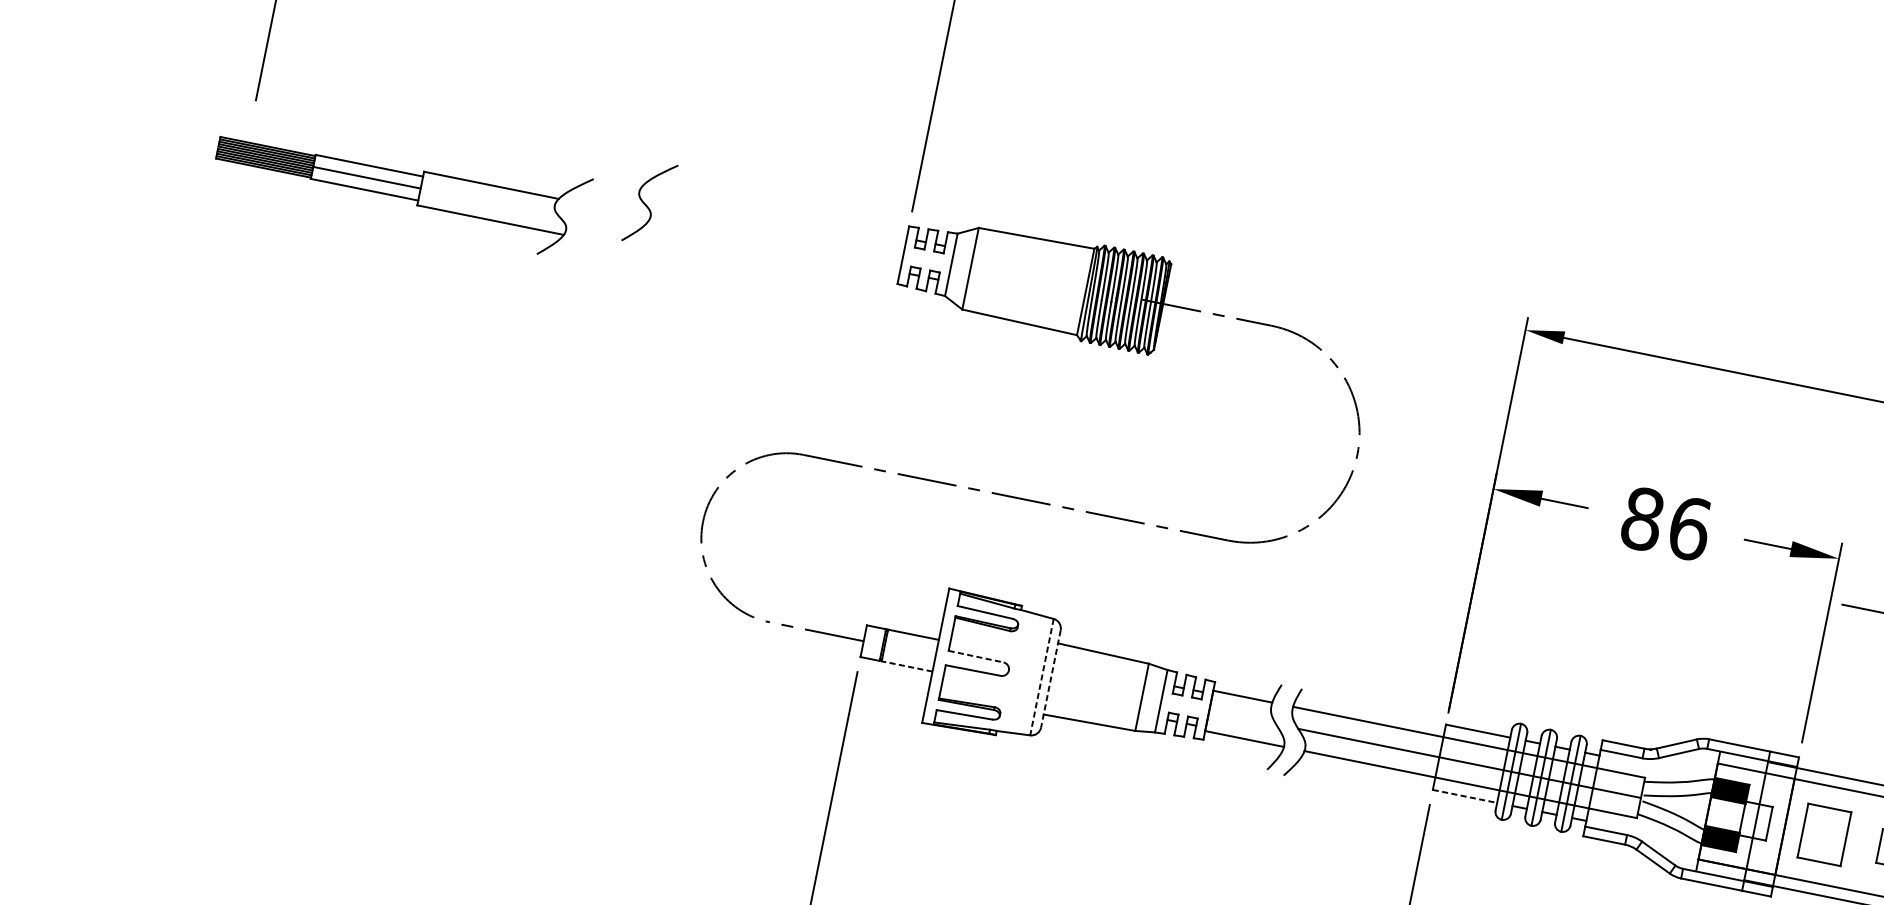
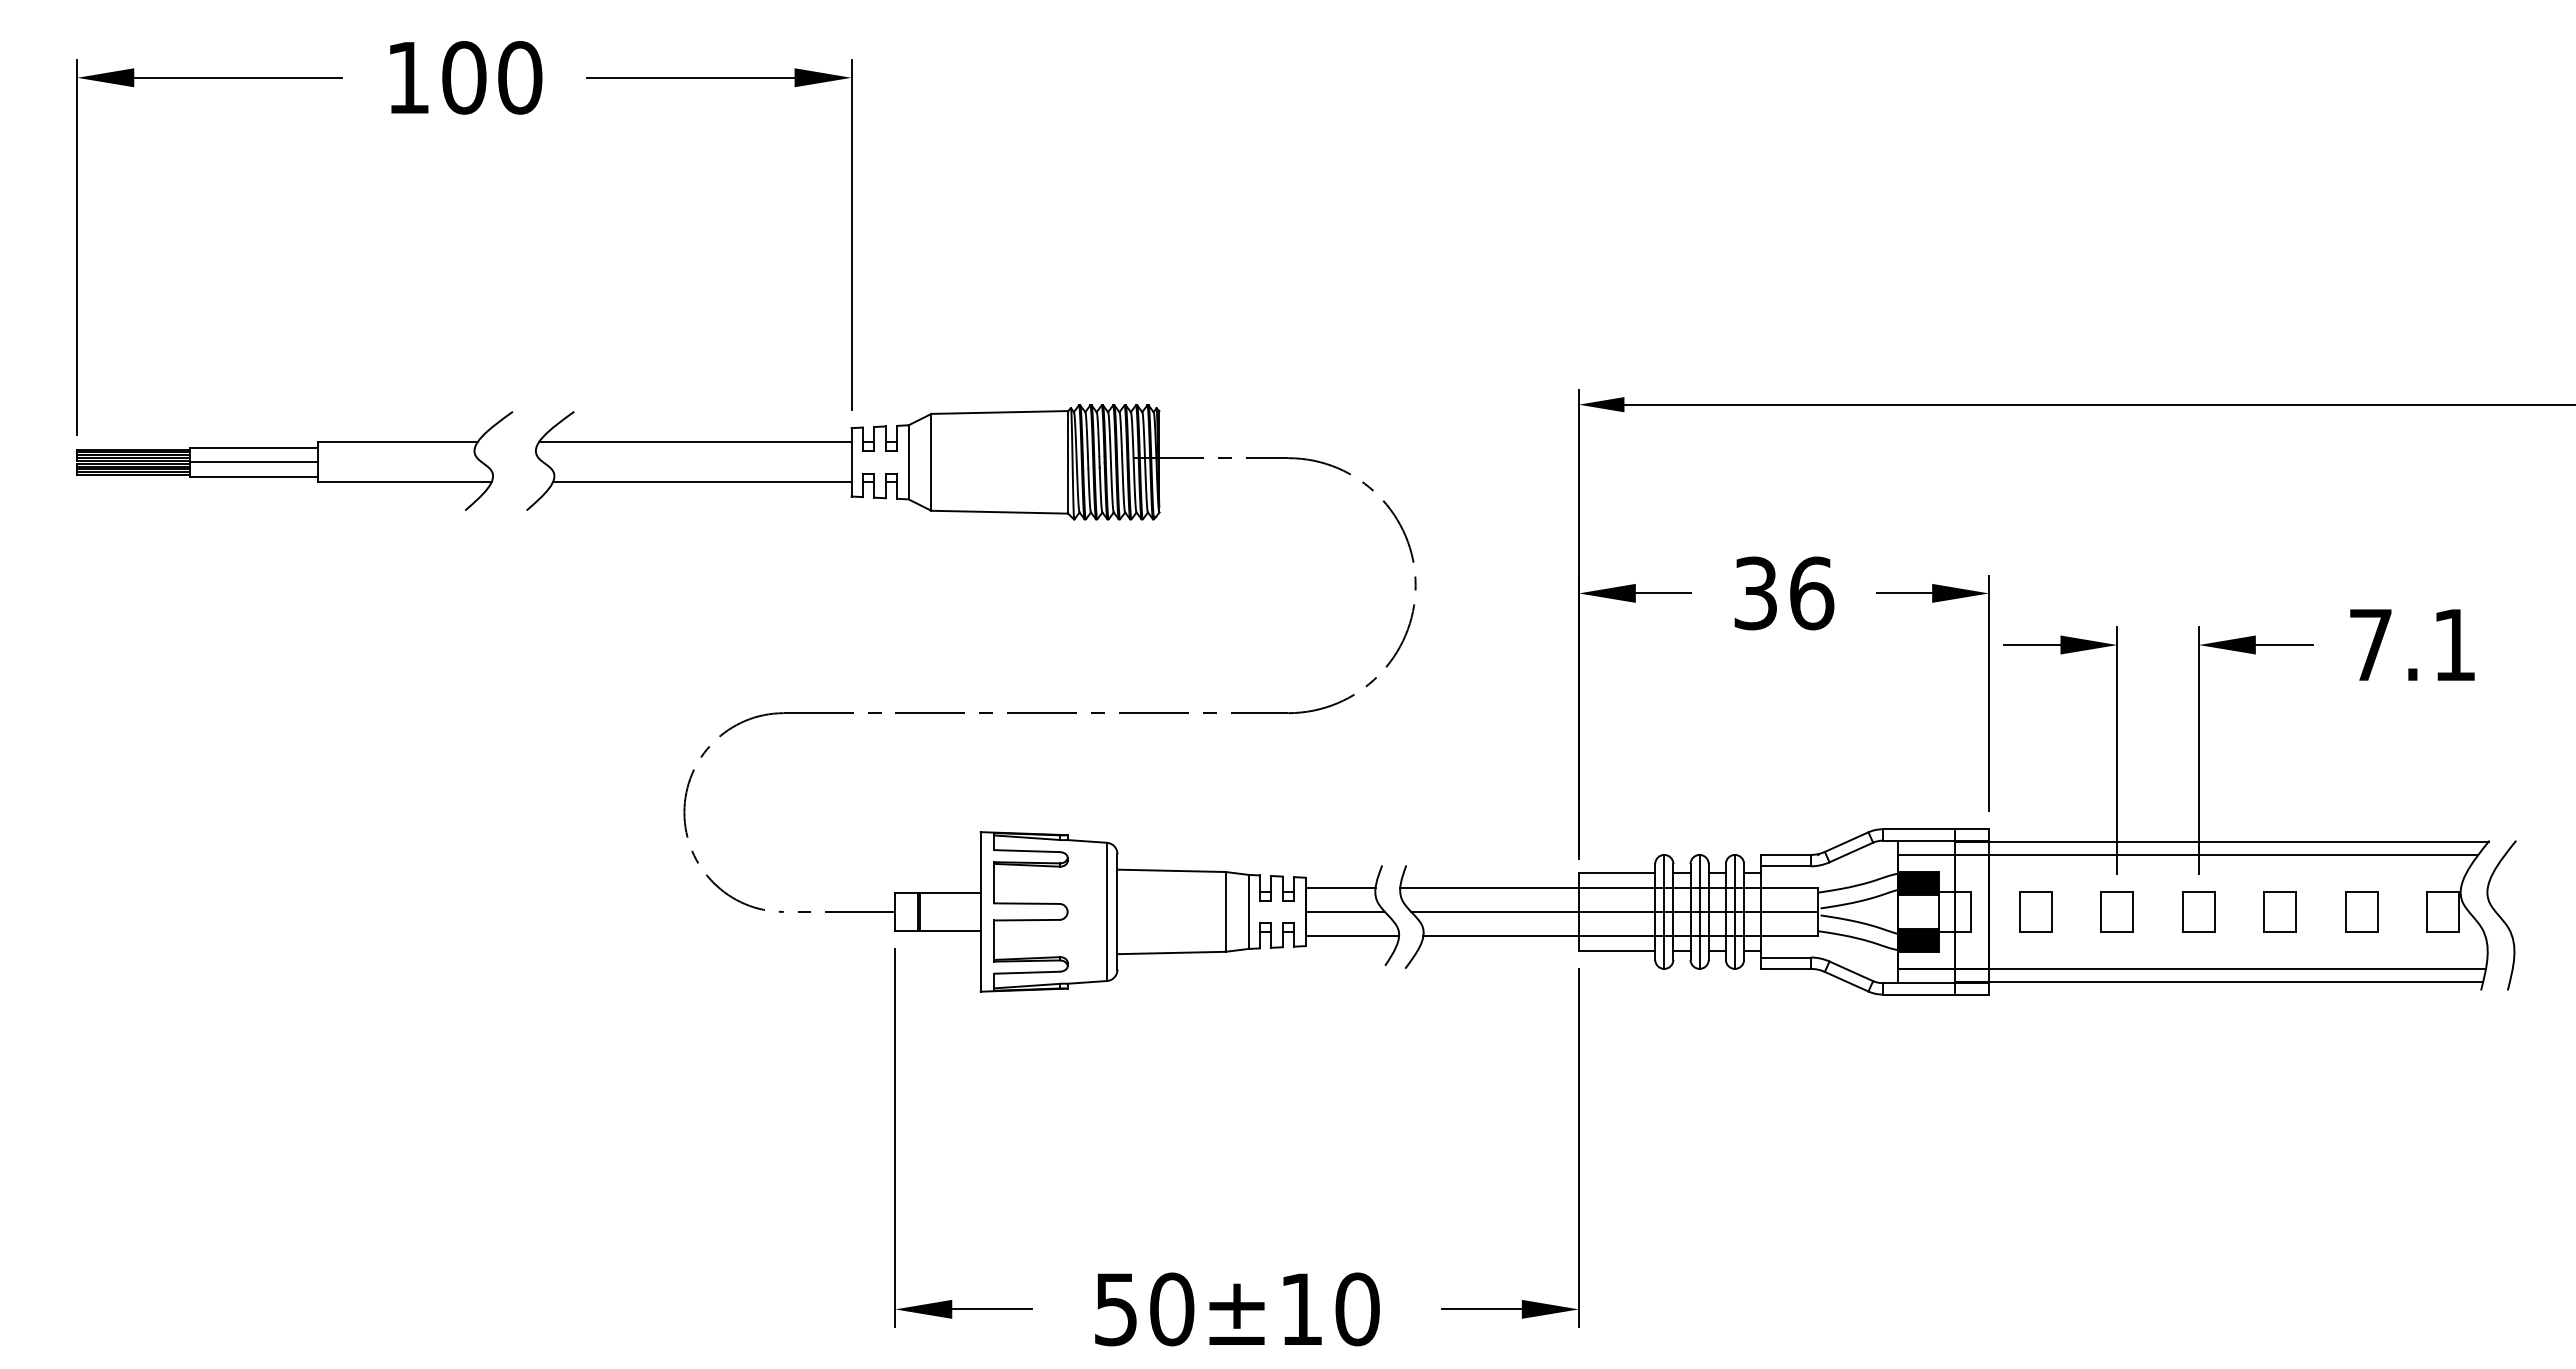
part: (401, 183) -> (294, 460), moved
line: (774, 211) -> (694, 442), added
line: (773, 246) -> (701, 482), added
text: (1642, 519) -> (1755, 593), 86 -> 36
line: (976, 656) -> (1027, 903), dashed -> solid
line: (907, 666) -> (950, 930), dashed -> solid
line: (1041, 677) -> (1106, 912), dashed -> solid
line: (1050, 678) -> (1117, 911), dashed -> solid
line: (1242, 717) -> (1344, 911), added
line: (1465, 796) -> (1617, 950), dashed -> solid
part: (1824, 834) -> (2035, 911), size x0.62

